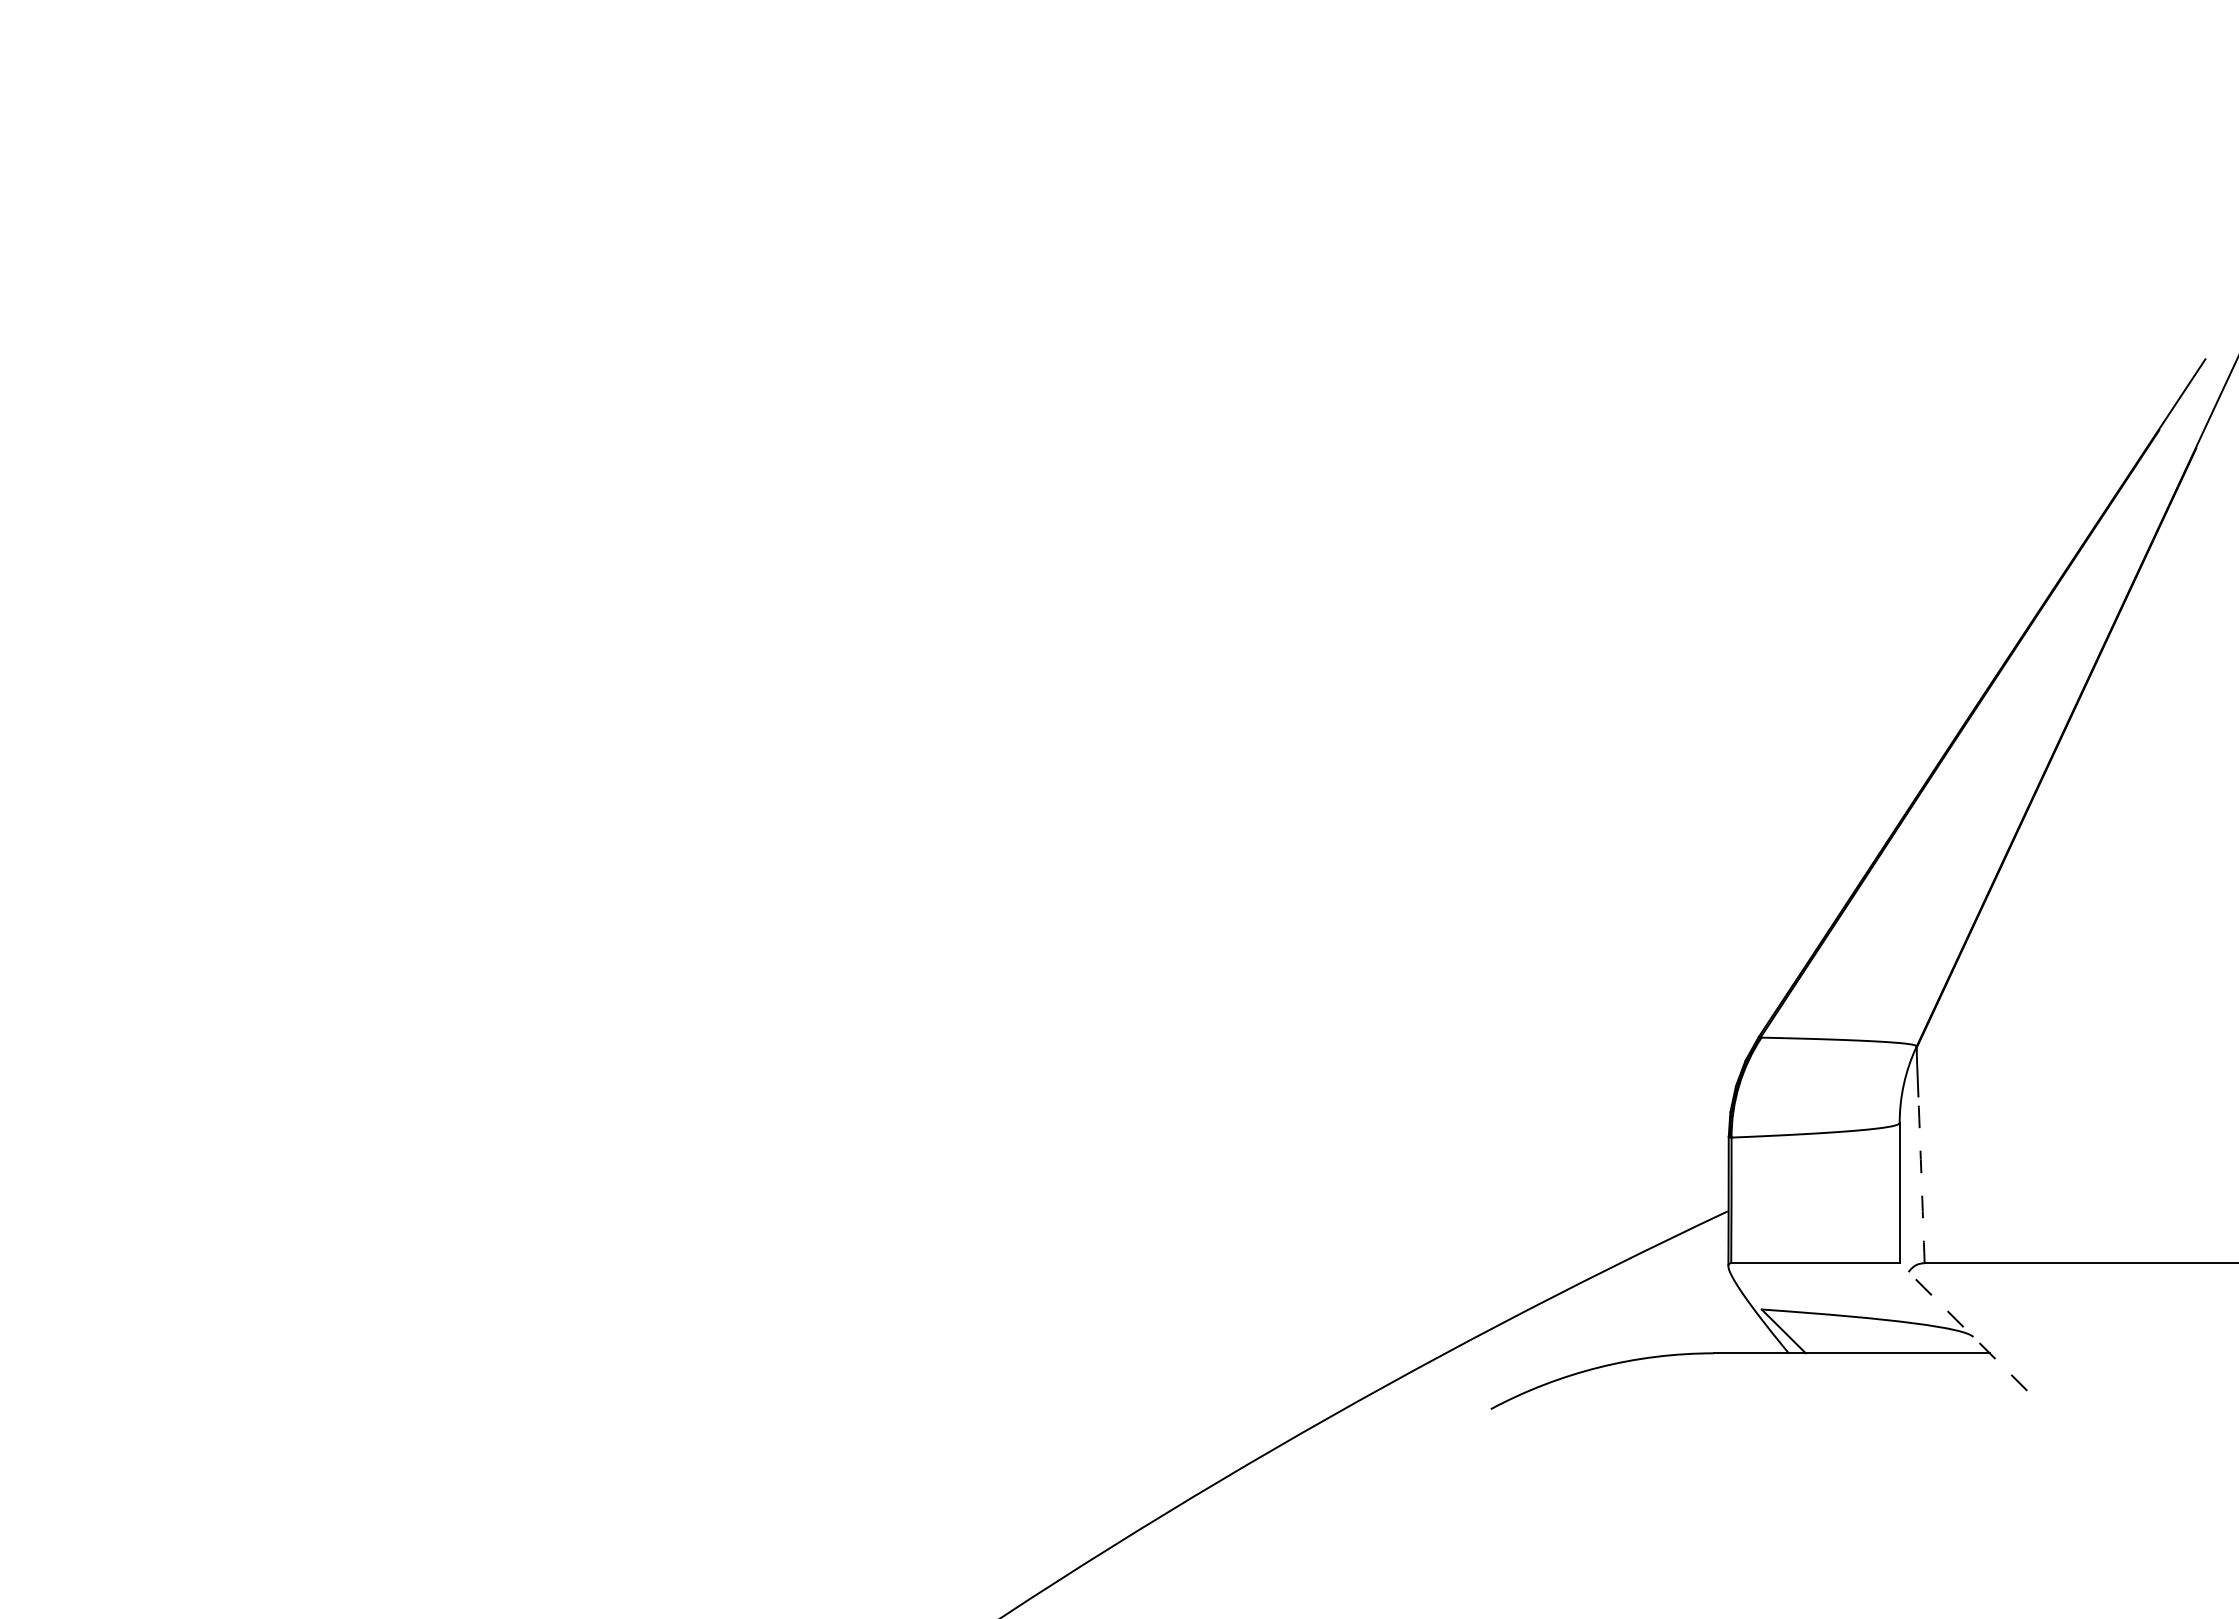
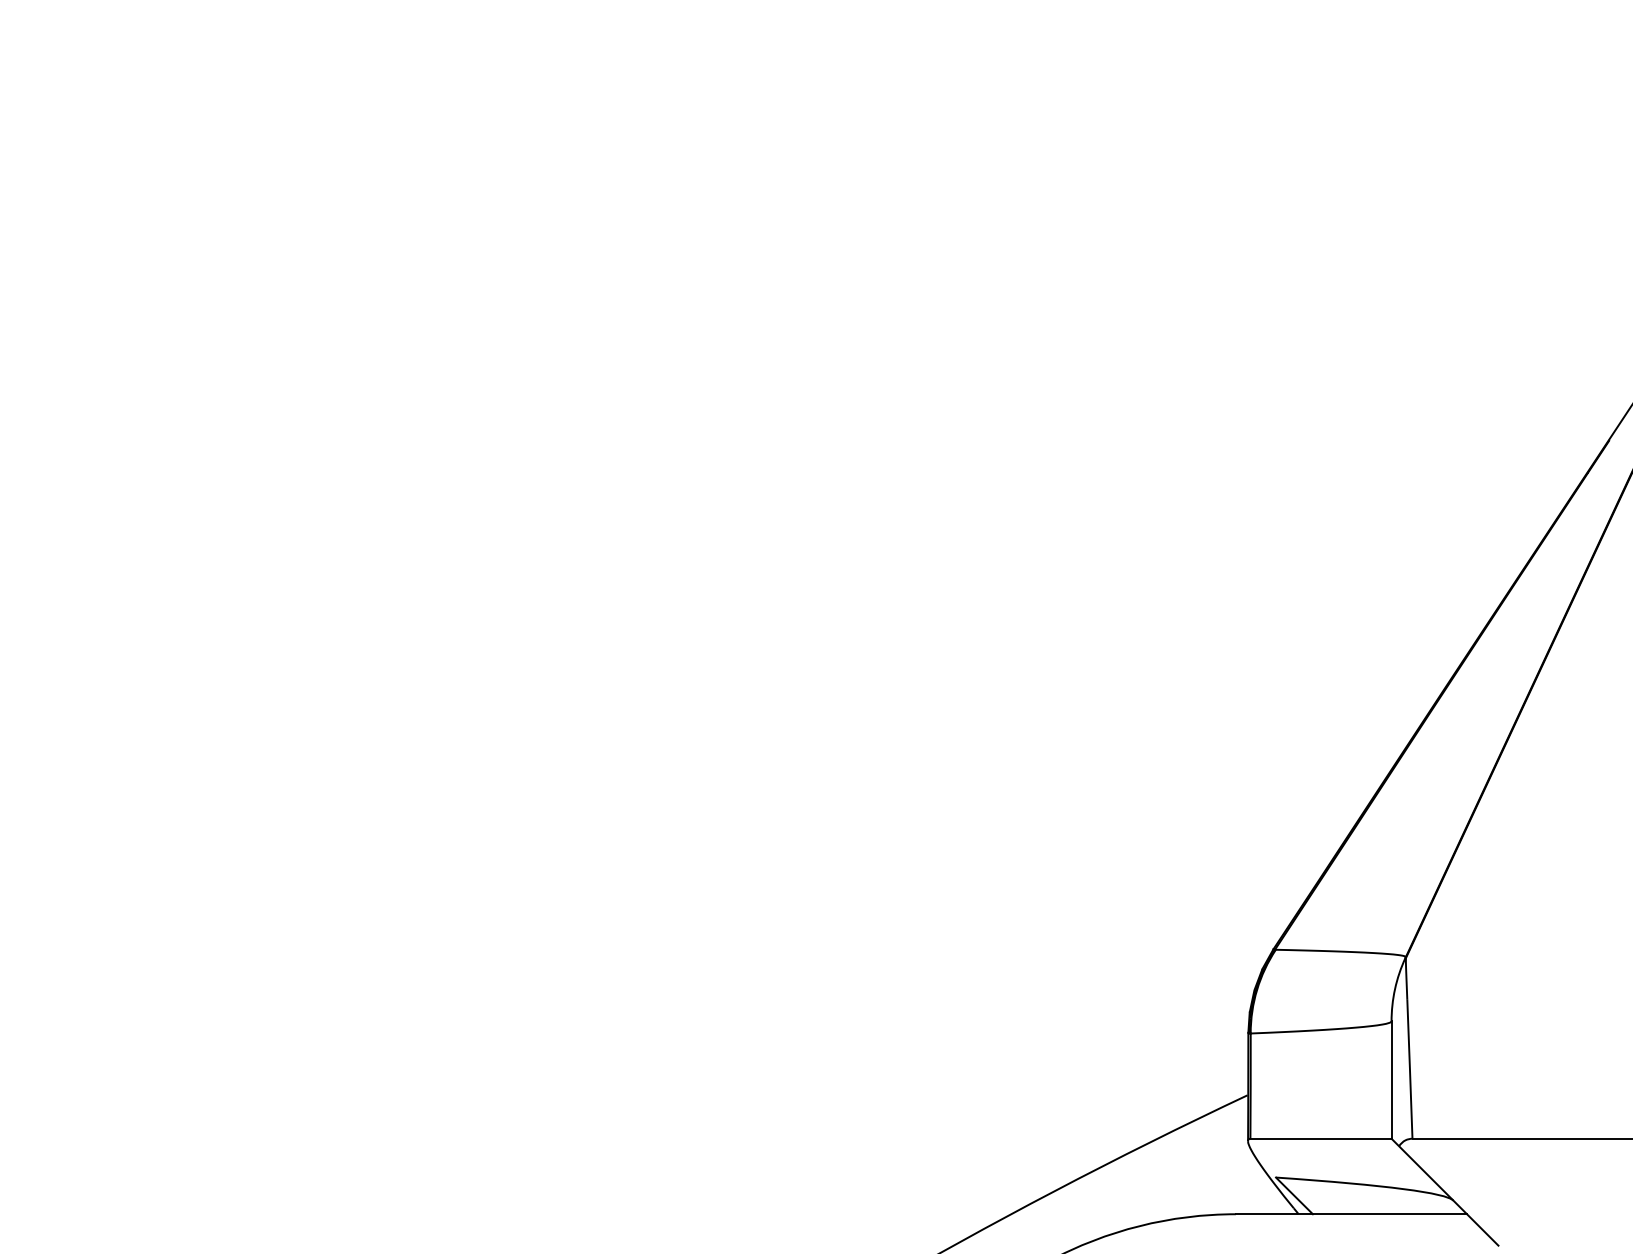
arc: (1921, 1180) -> (1409, 1069), dashed -> solid
line: (1963, 1326) -> (1445, 1191), dashed -> solid

